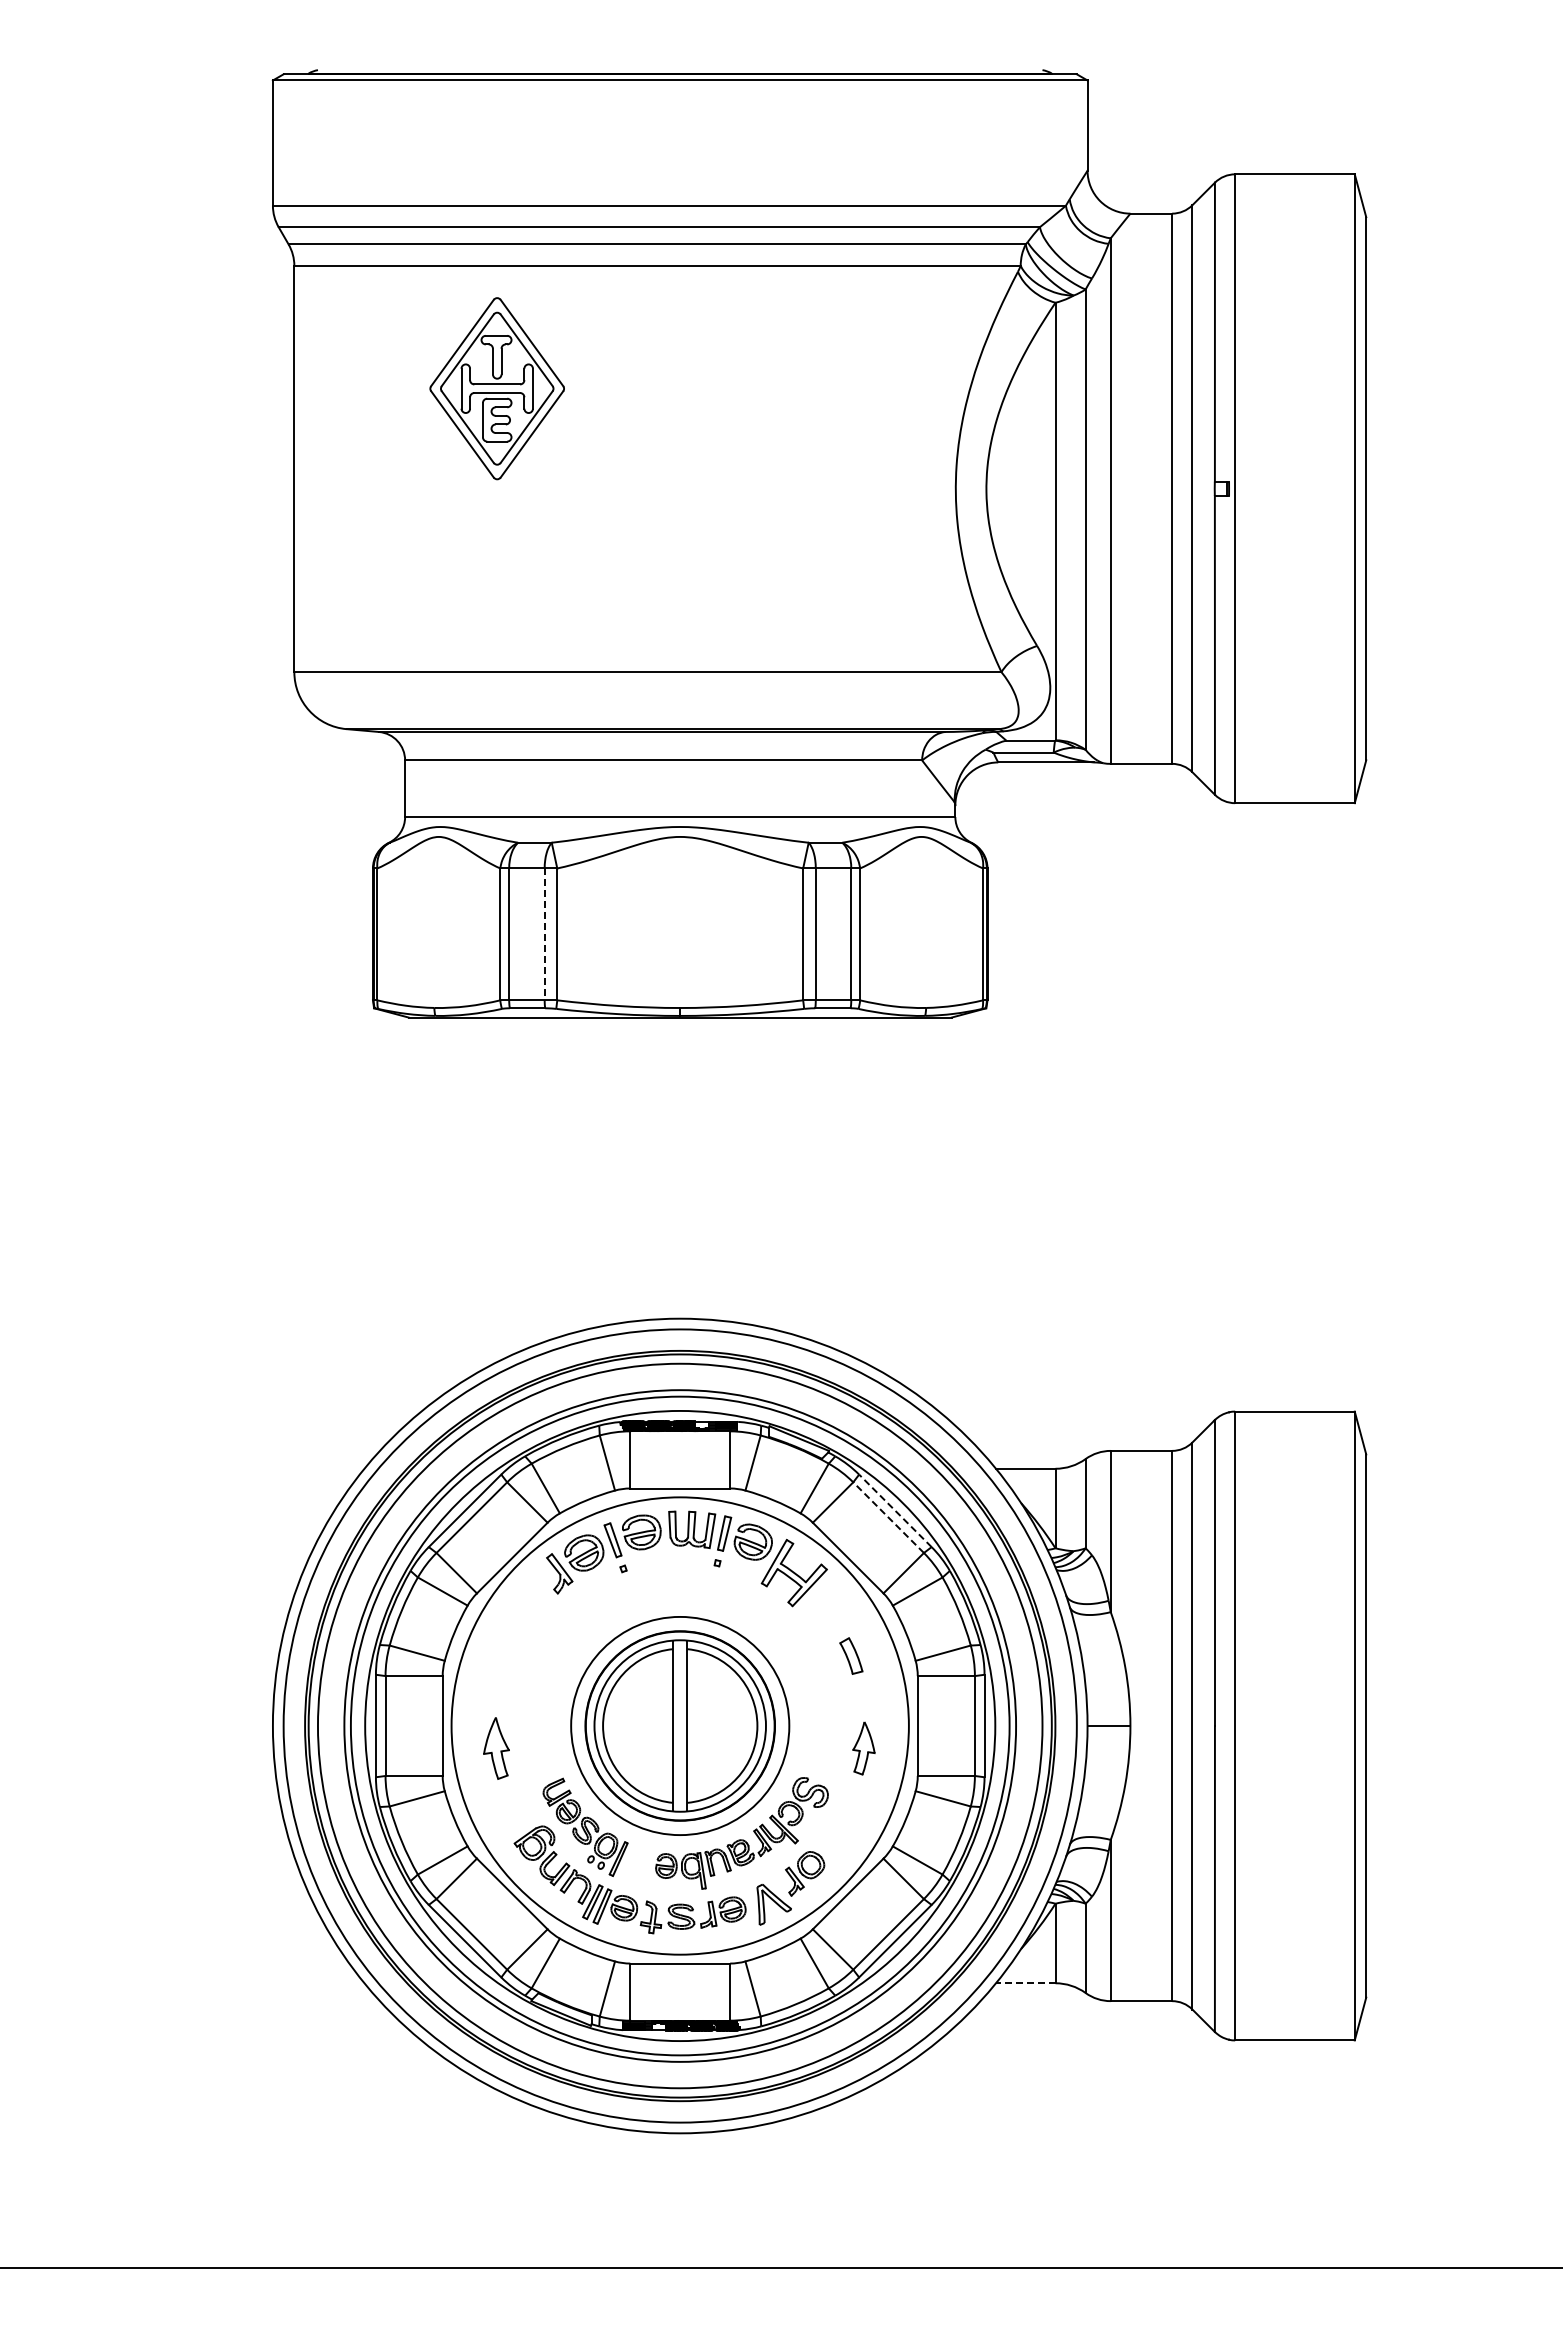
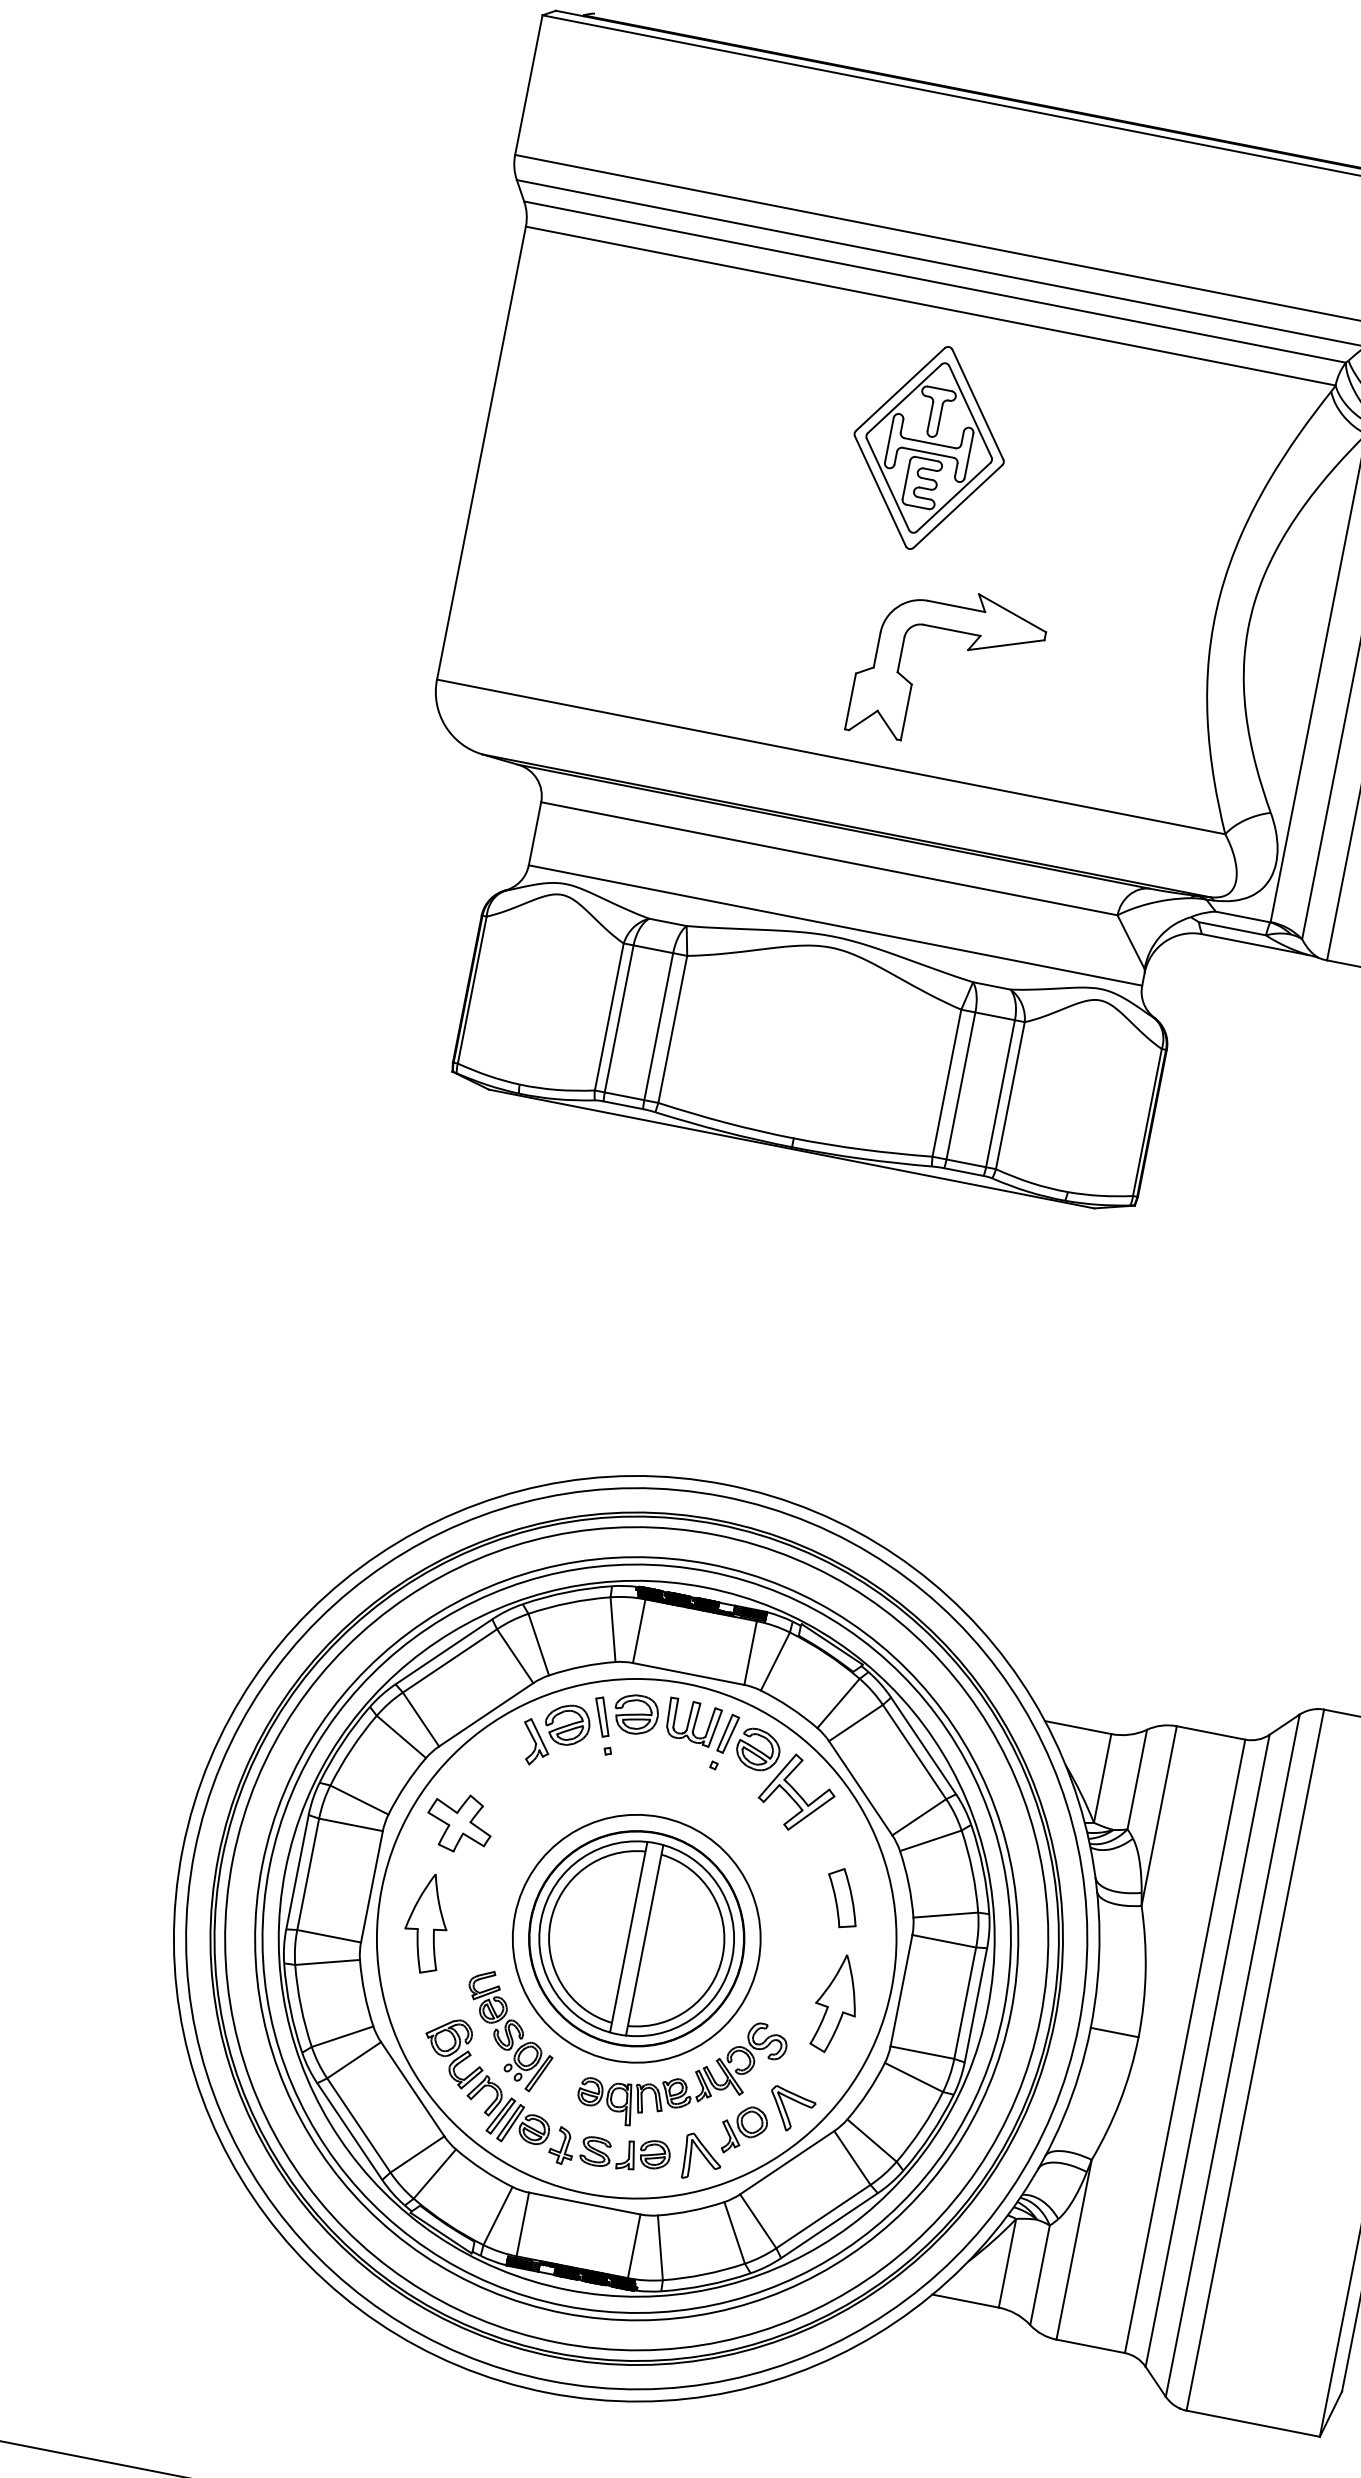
part: (496, 388) -> (928, 447), moved
part: (747, 557) -> (967, 650), added
line: (544, 934) -> (658, 1026), dashed -> solid
line: (895, 1510) -> (923, 1745), dashed -> solid
line: (888, 1517) -> (914, 1751), dashed -> solid
part: (507, 1655) -> (459, 1822), added
part: (851, 1655) -> (843, 1897), size x1.43
part: (496, 1748) -> (426, 1923), size x1.43
part: (863, 1748) -> (836, 2003), size x1.67
part: (842, 1847) -> (791, 2109), added
line: (1025, 1983) -> (965, 2301), dashed -> solid

